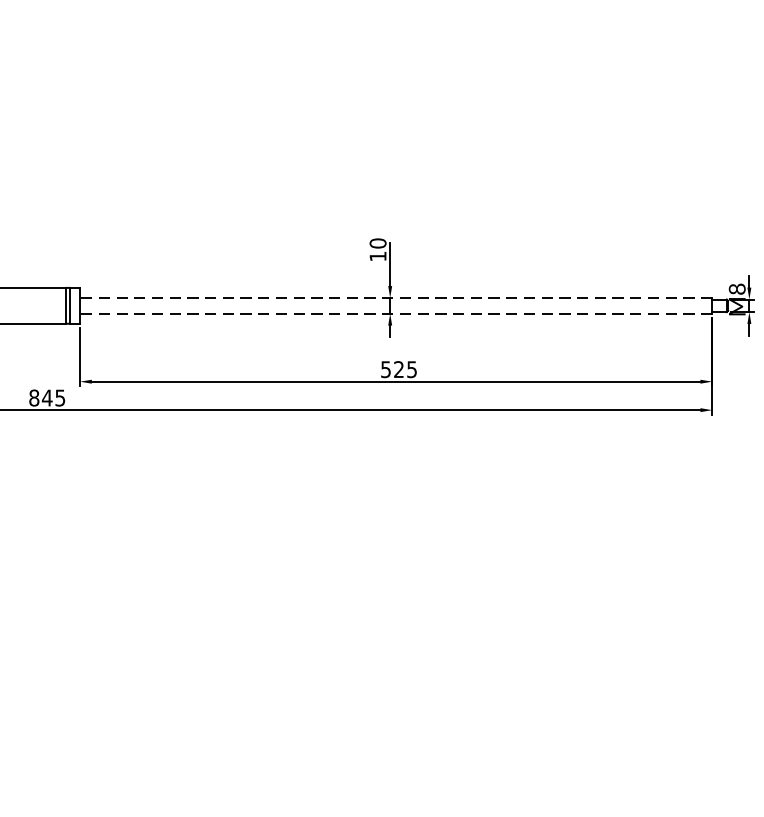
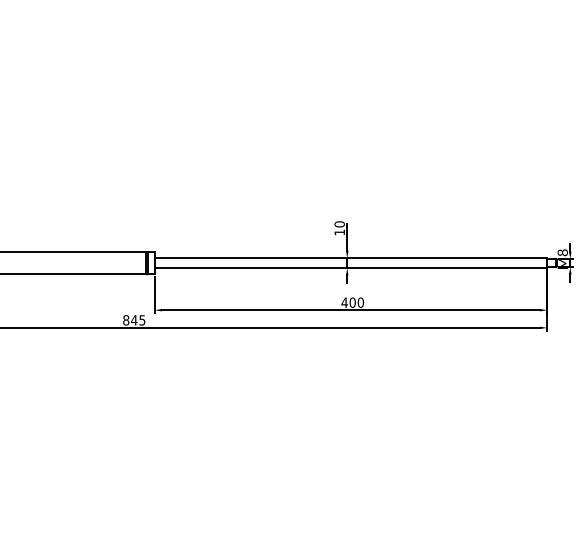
line: (395, 298) -> (350, 258), dashed -> solid
line: (395, 312) -> (350, 267), dashed -> solid
text: (398, 369) -> (352, 302), 525 -> 400

